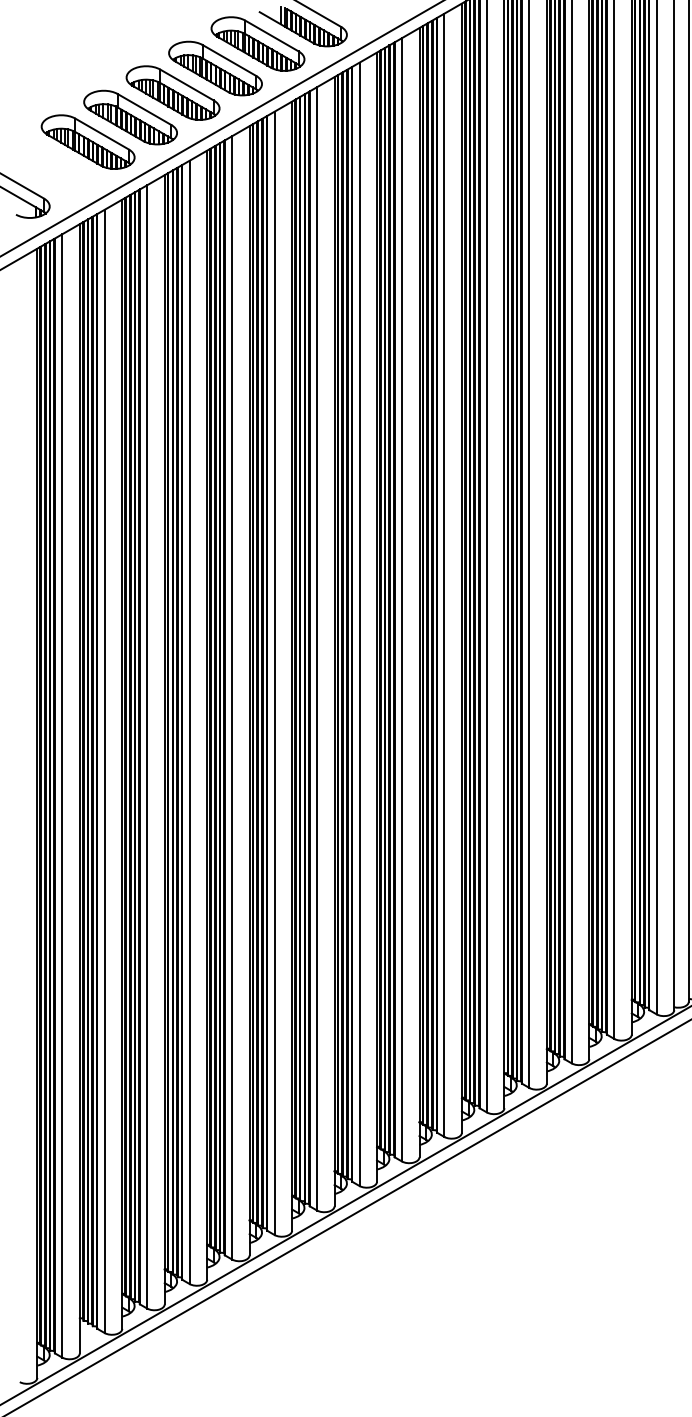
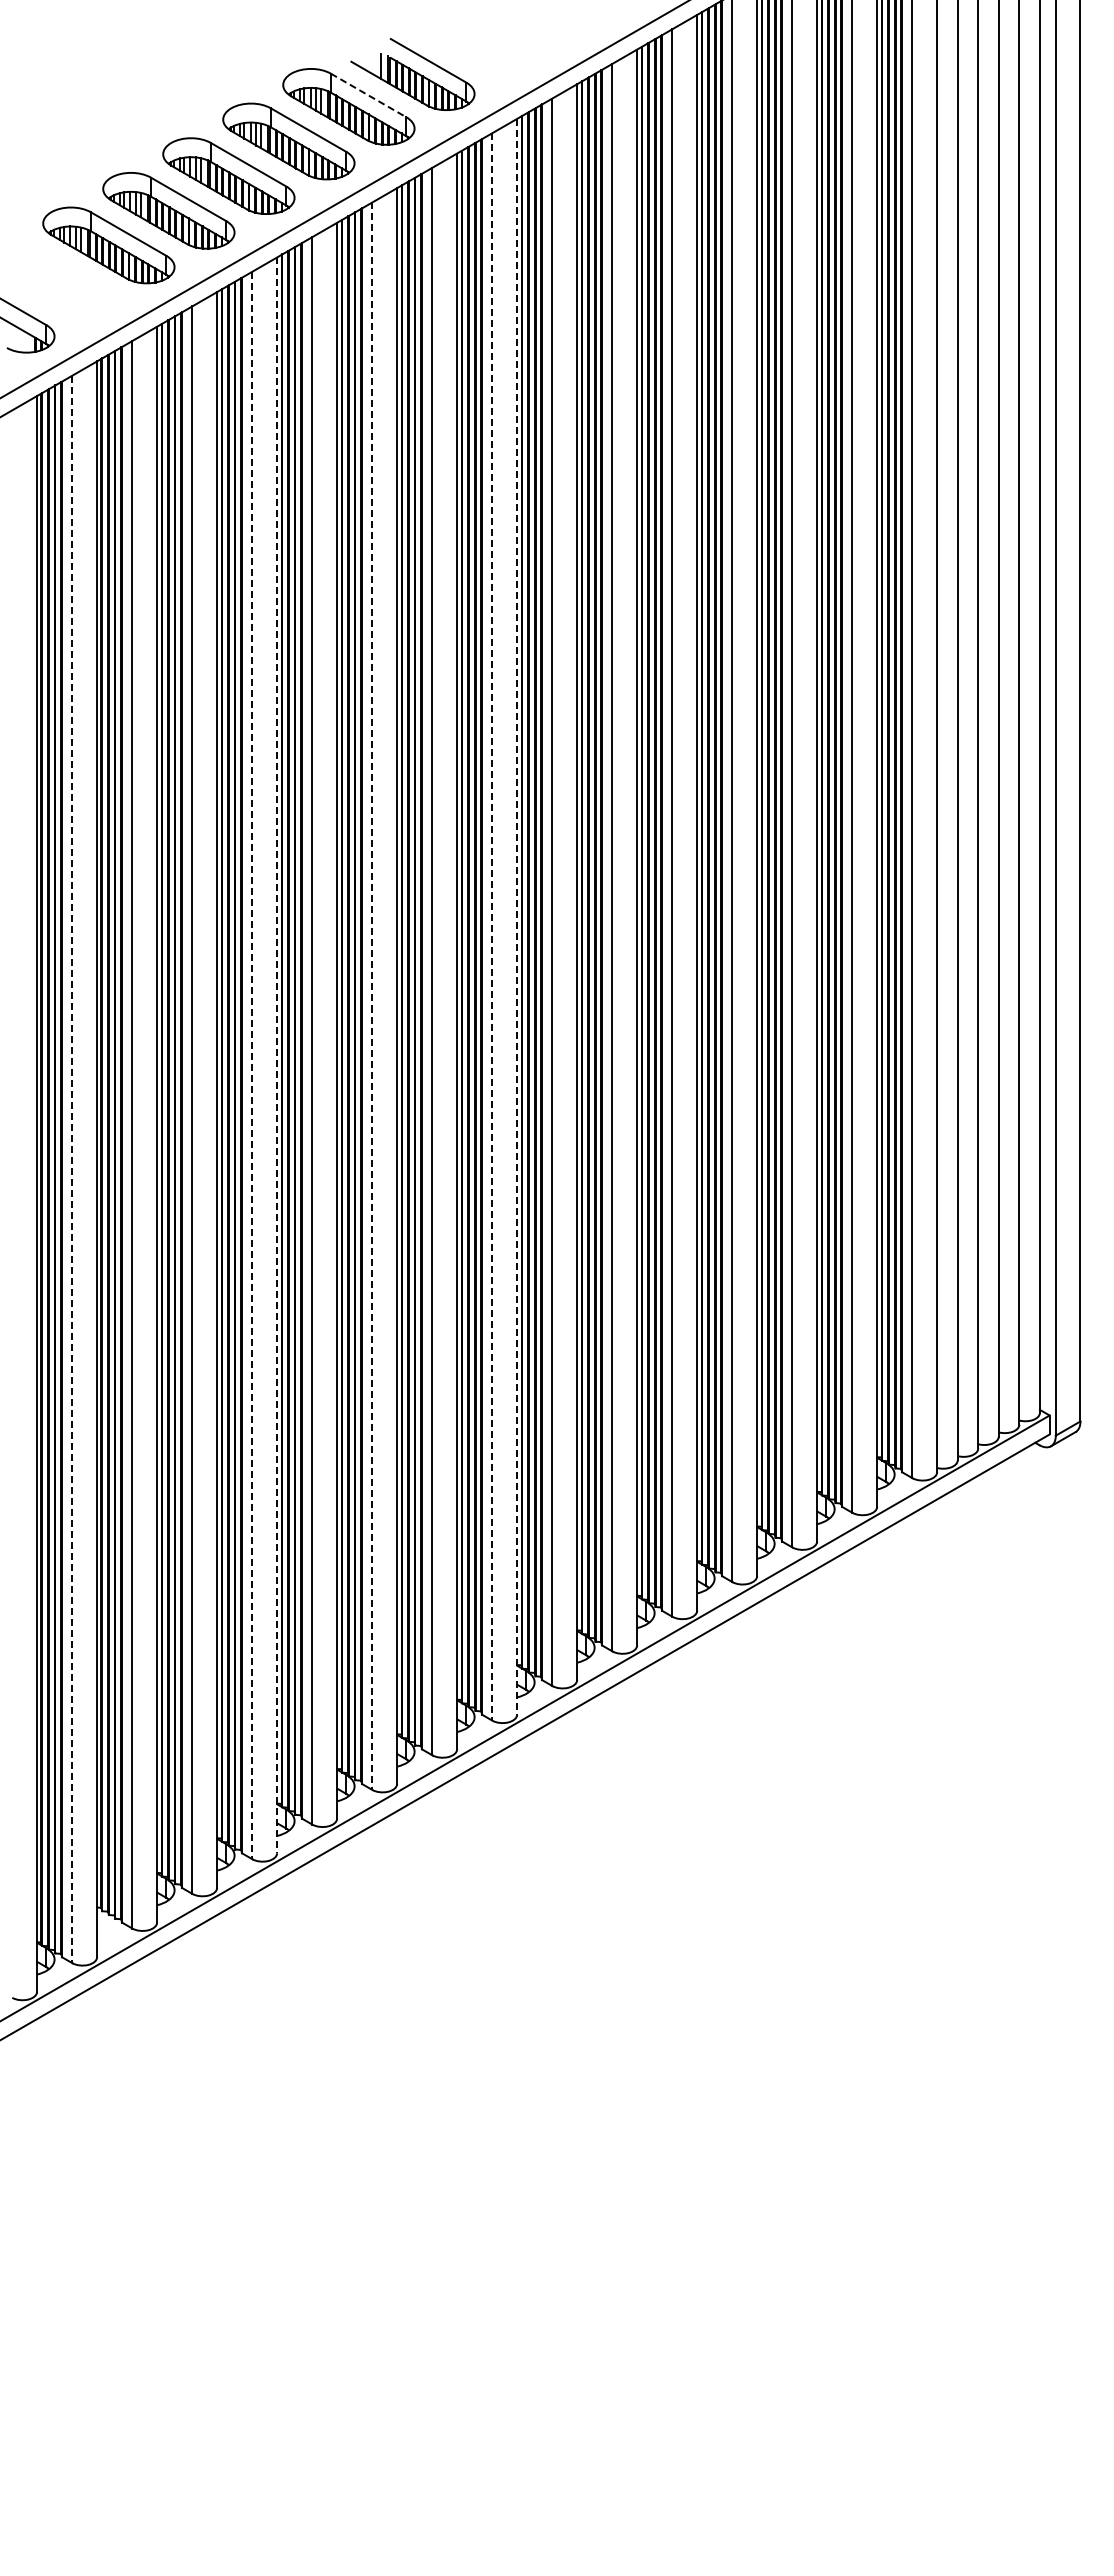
line: (271, 36) -> (368, 95), solid -> dashed
line: (377, 616) -> (517, 916), solid -> dashed
line: (359, 624) -> (492, 926), solid -> dashed
line: (274, 673) -> (372, 996), solid -> dashed
line: (207, 715) -> (277, 1055), solid -> dashed
line: (189, 722) -> (252, 1065), solid -> dashed
line: (62, 795) -> (72, 1169), solid -> dashed

